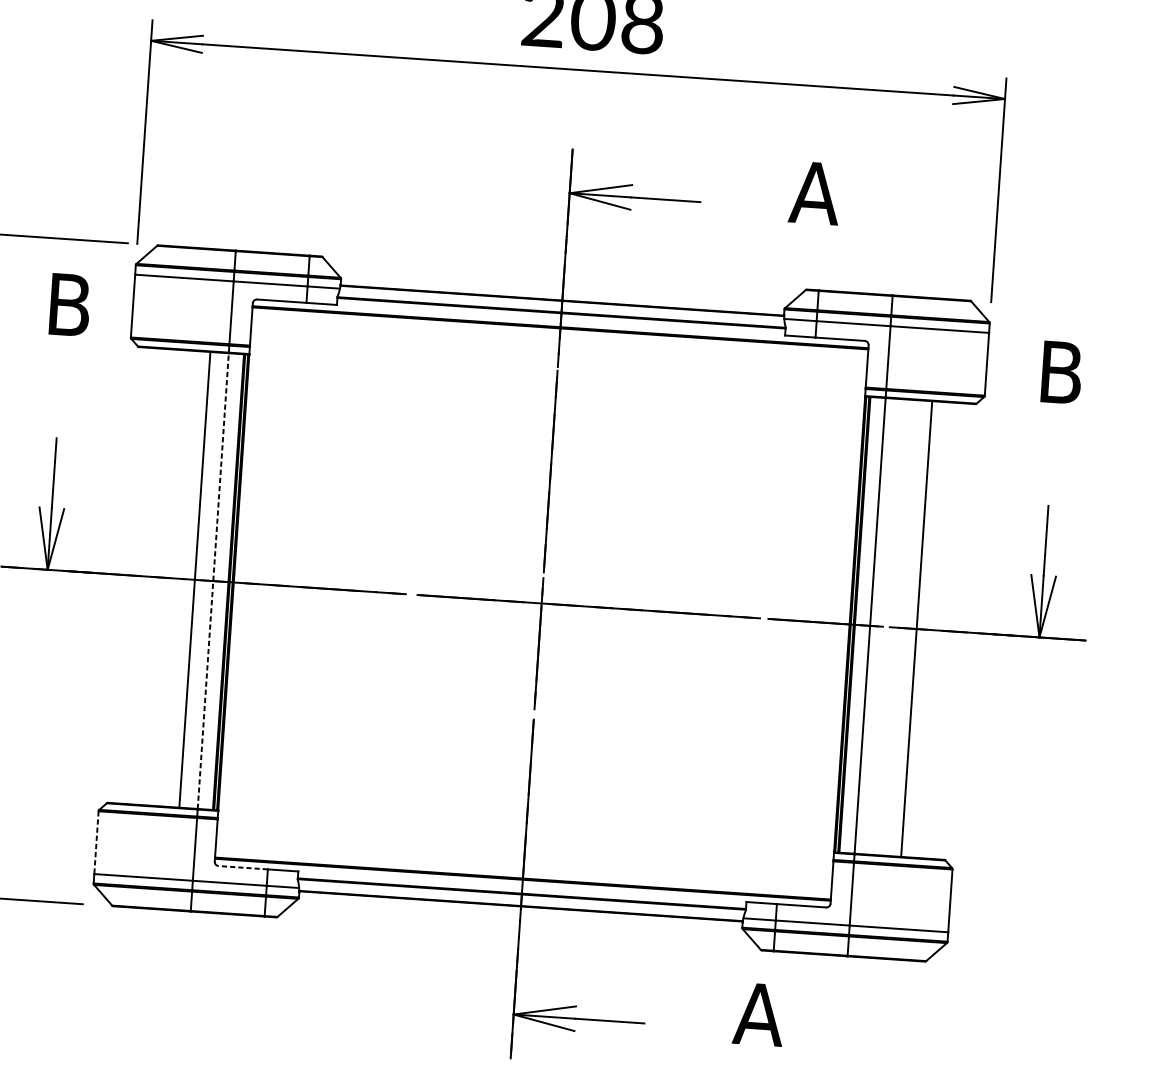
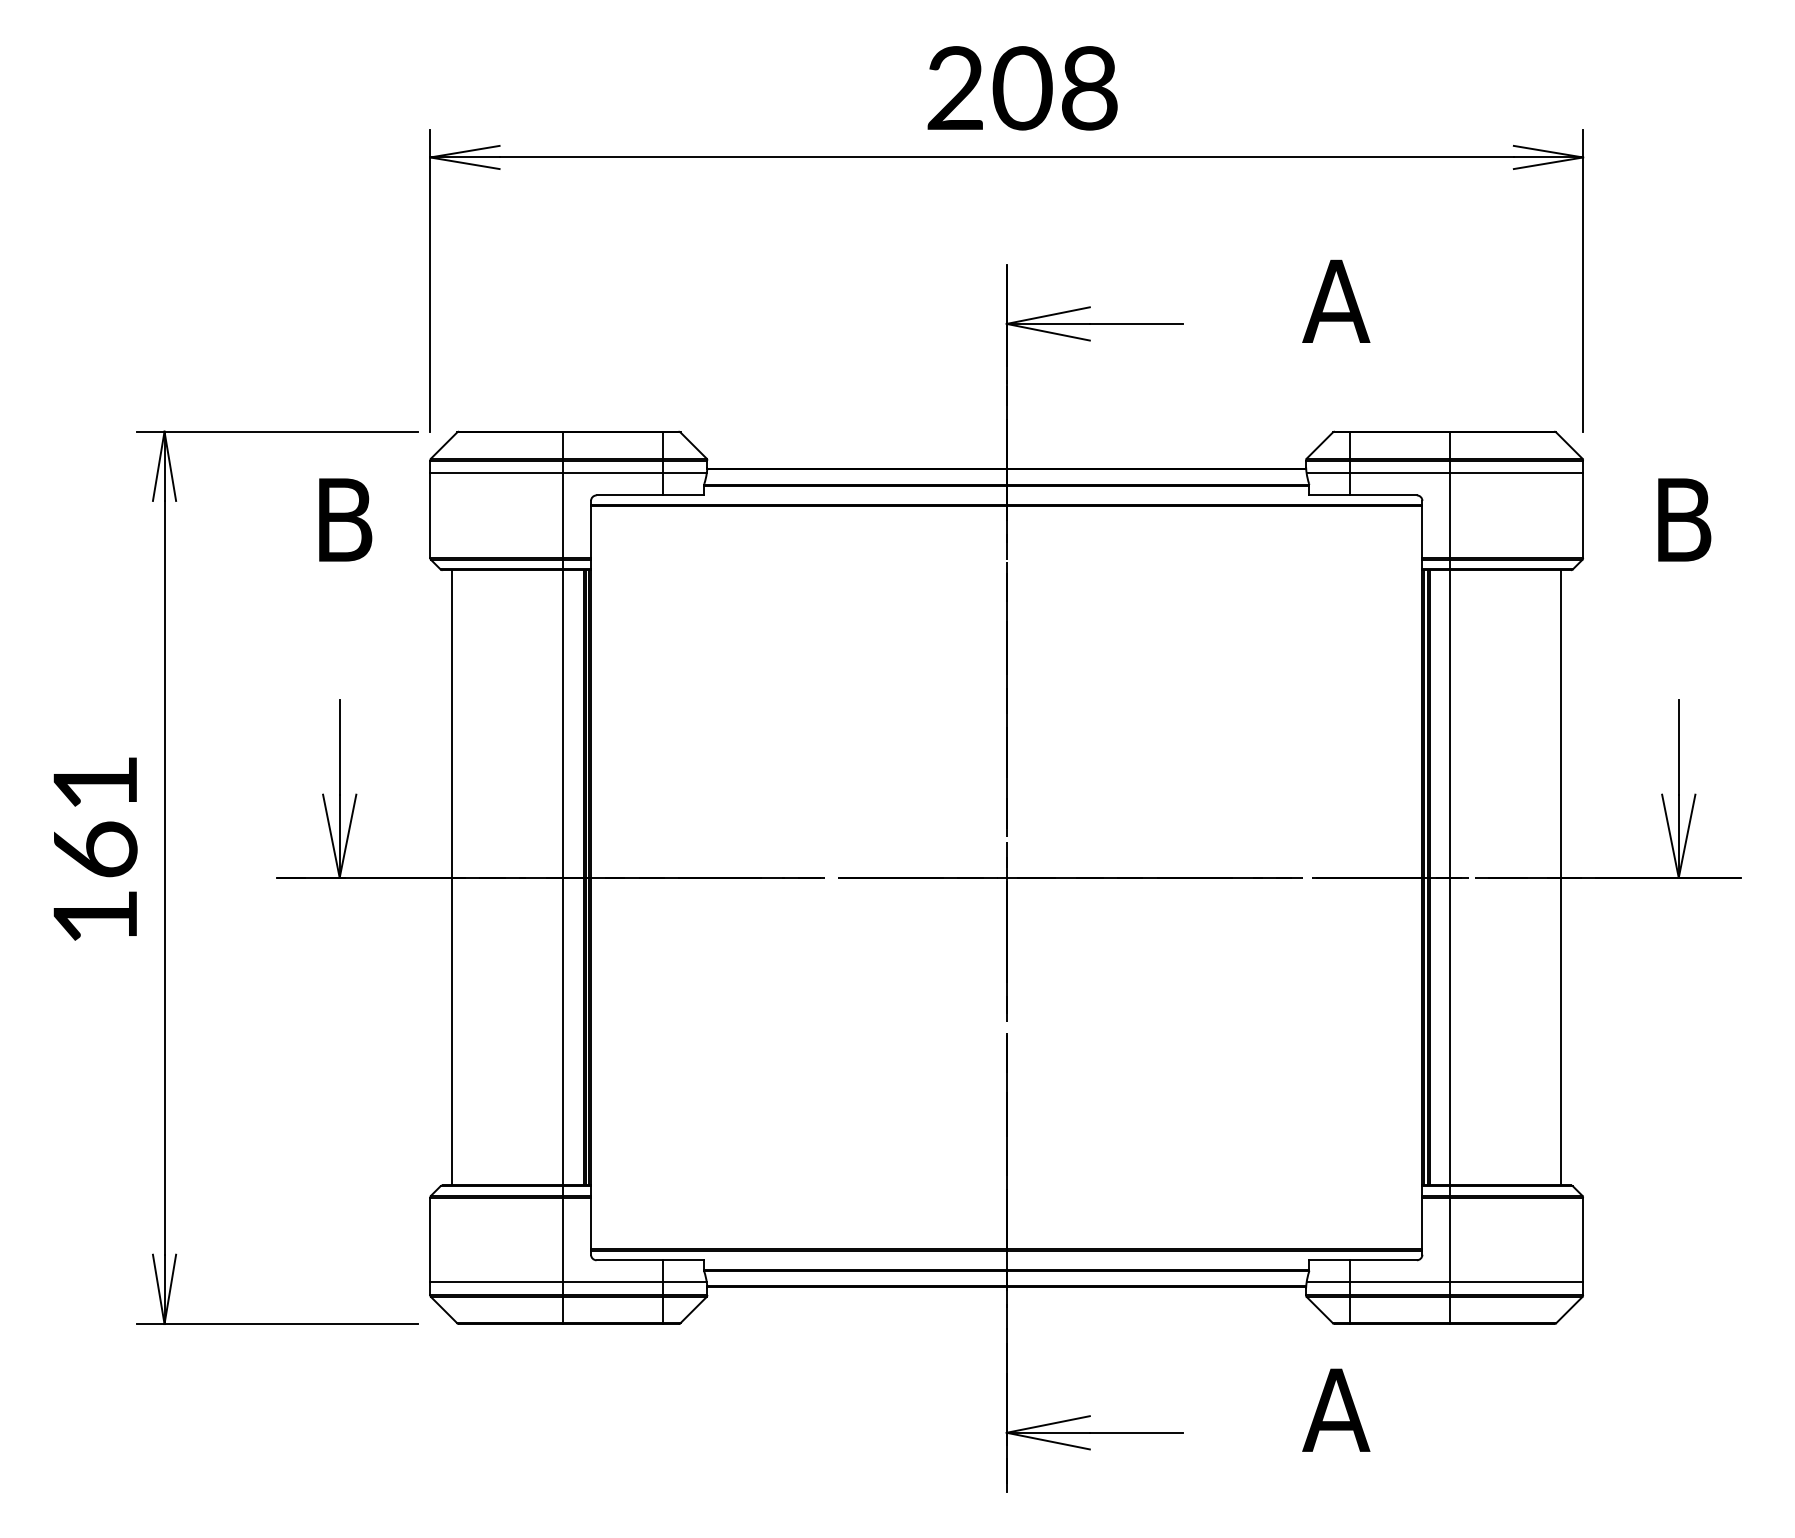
line: (194, 579) -> (452, 877), moved
line: (213, 580) -> (563, 877), dashed -> solid
line: (916, 628) -> (1560, 877), moved
line: (96, 843) -> (430, 1240), dashed -> solid
line: (242, 867) -> (629, 1260), dashed -> solid

